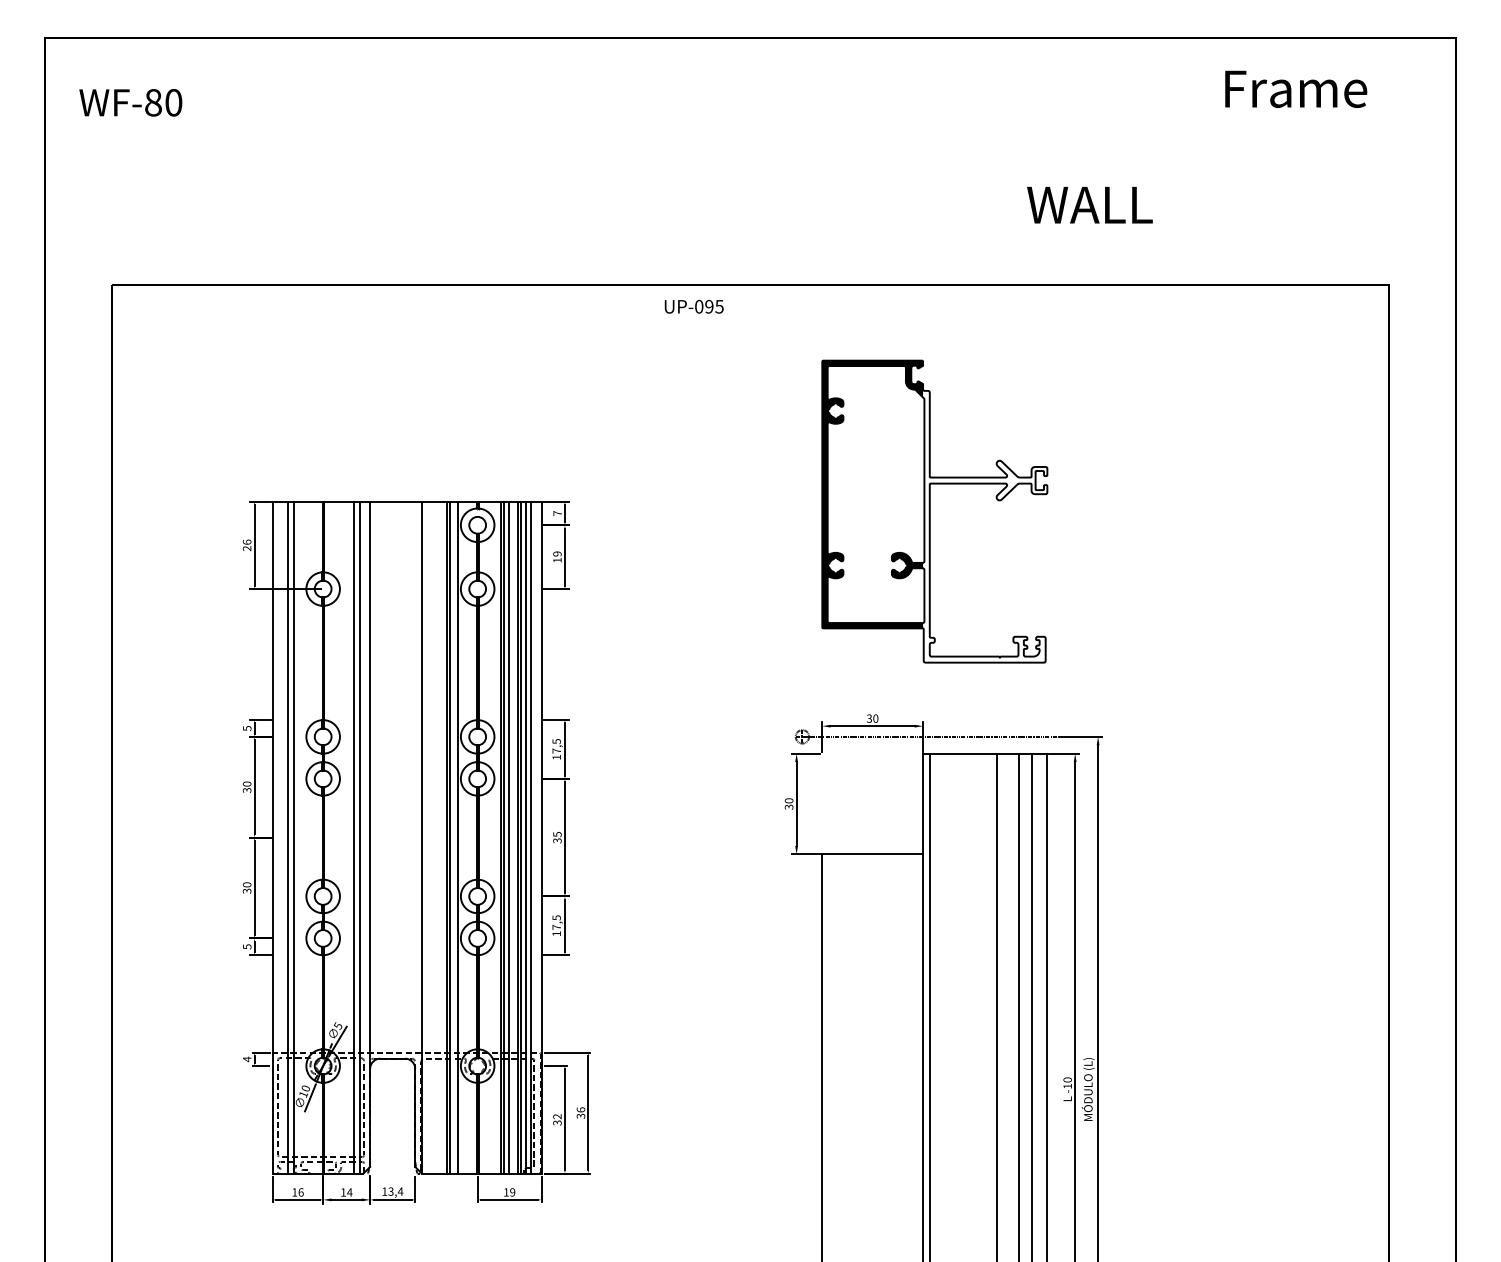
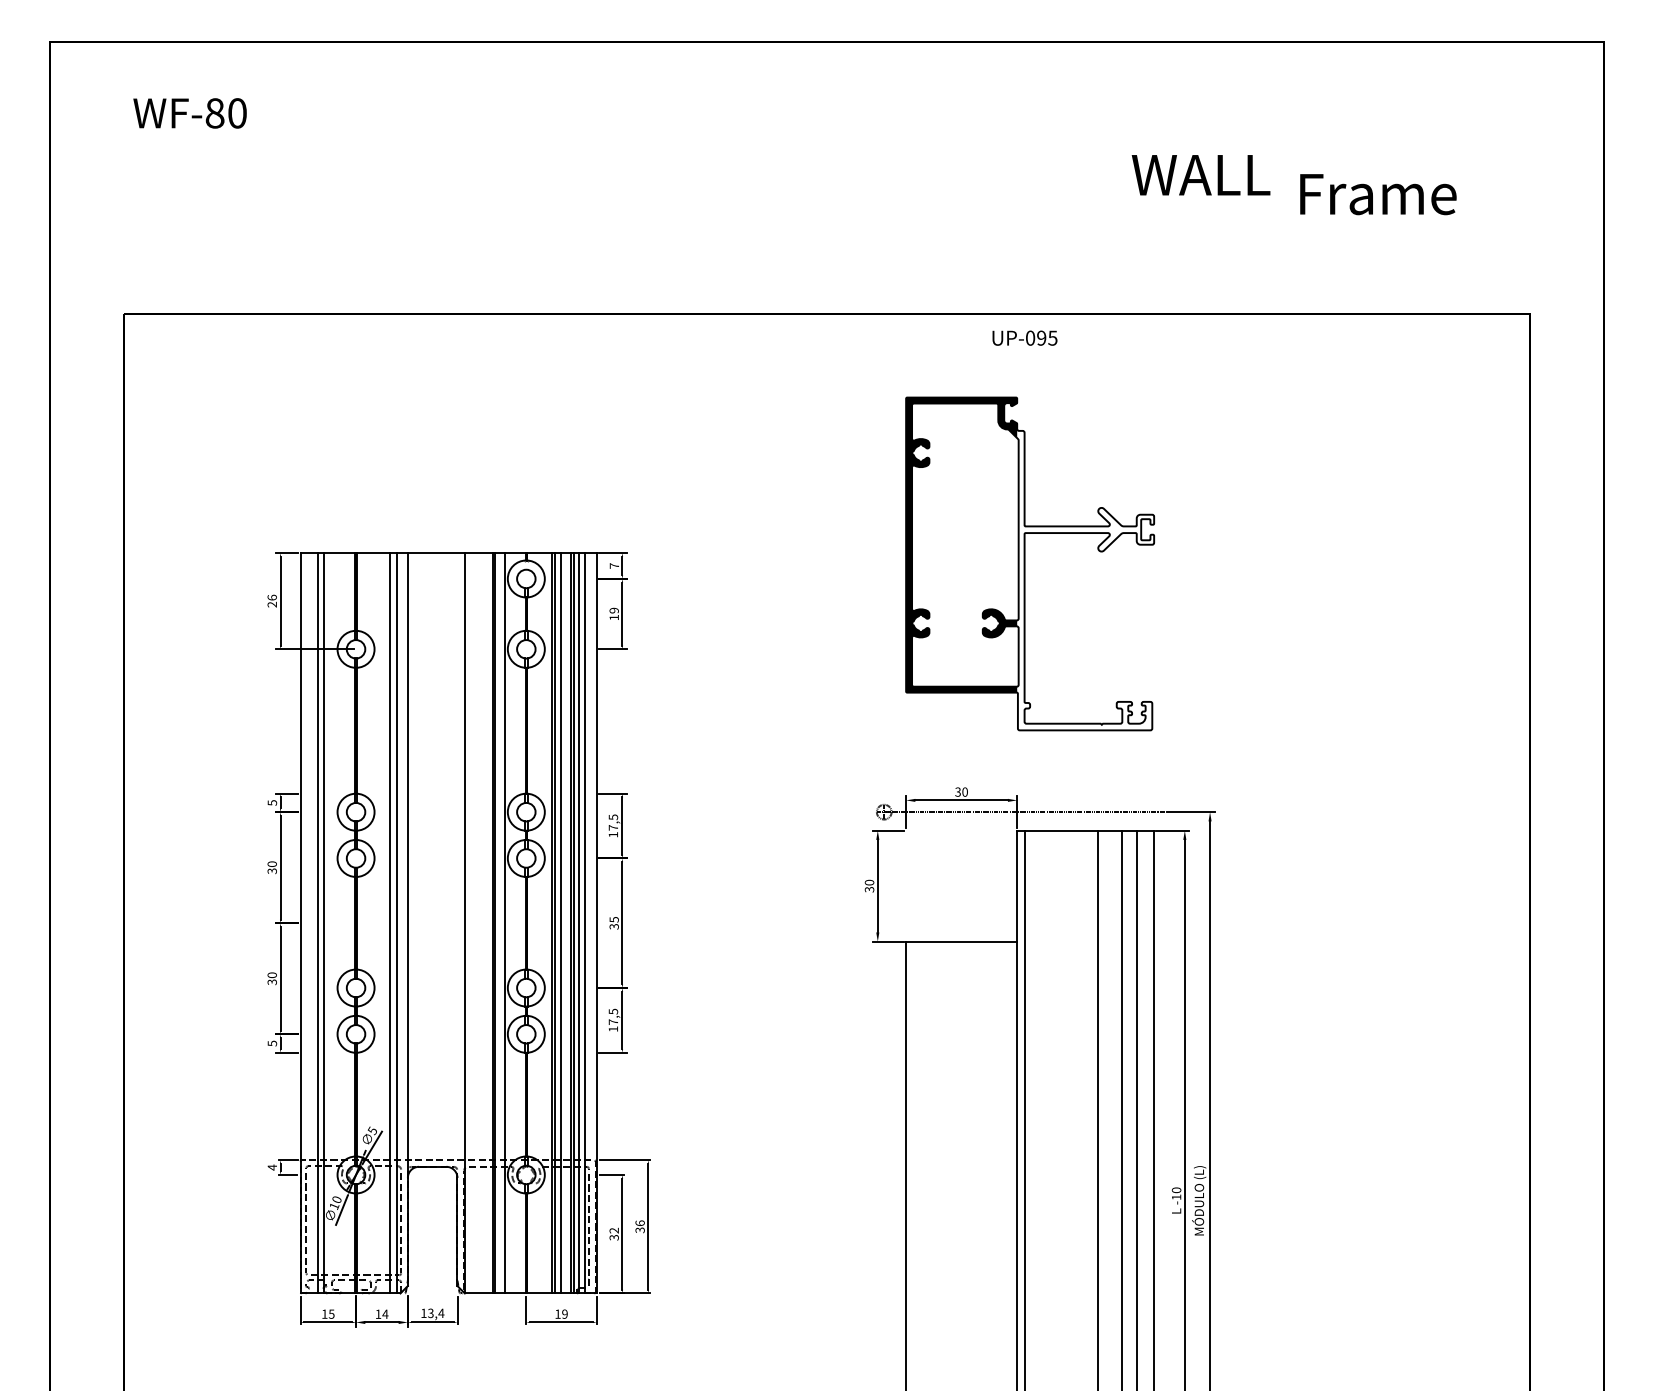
text: (1296, 89) -> (1378, 194), moved
text: (130, 102) -> (189, 113), moved
text: (1089, 205) -> (1200, 175), moved
text: (693, 306) -> (1024, 337), moved
text: (300, 1191) -> (331, 1313), 16 -> 15

